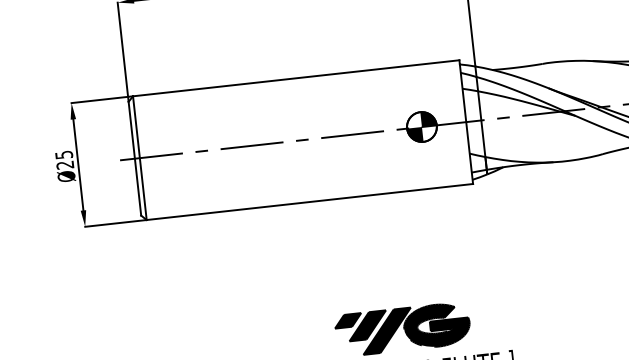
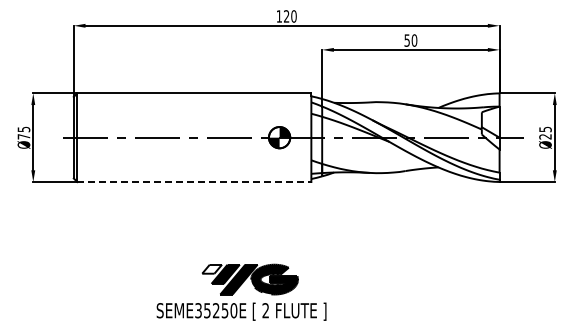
text: (64, 164) -> (23, 136), Ø25 -> Ø75
line: (310, 202) -> (194, 182), solid -> dashed
fill: (348, 319) -> (212, 268), removed

